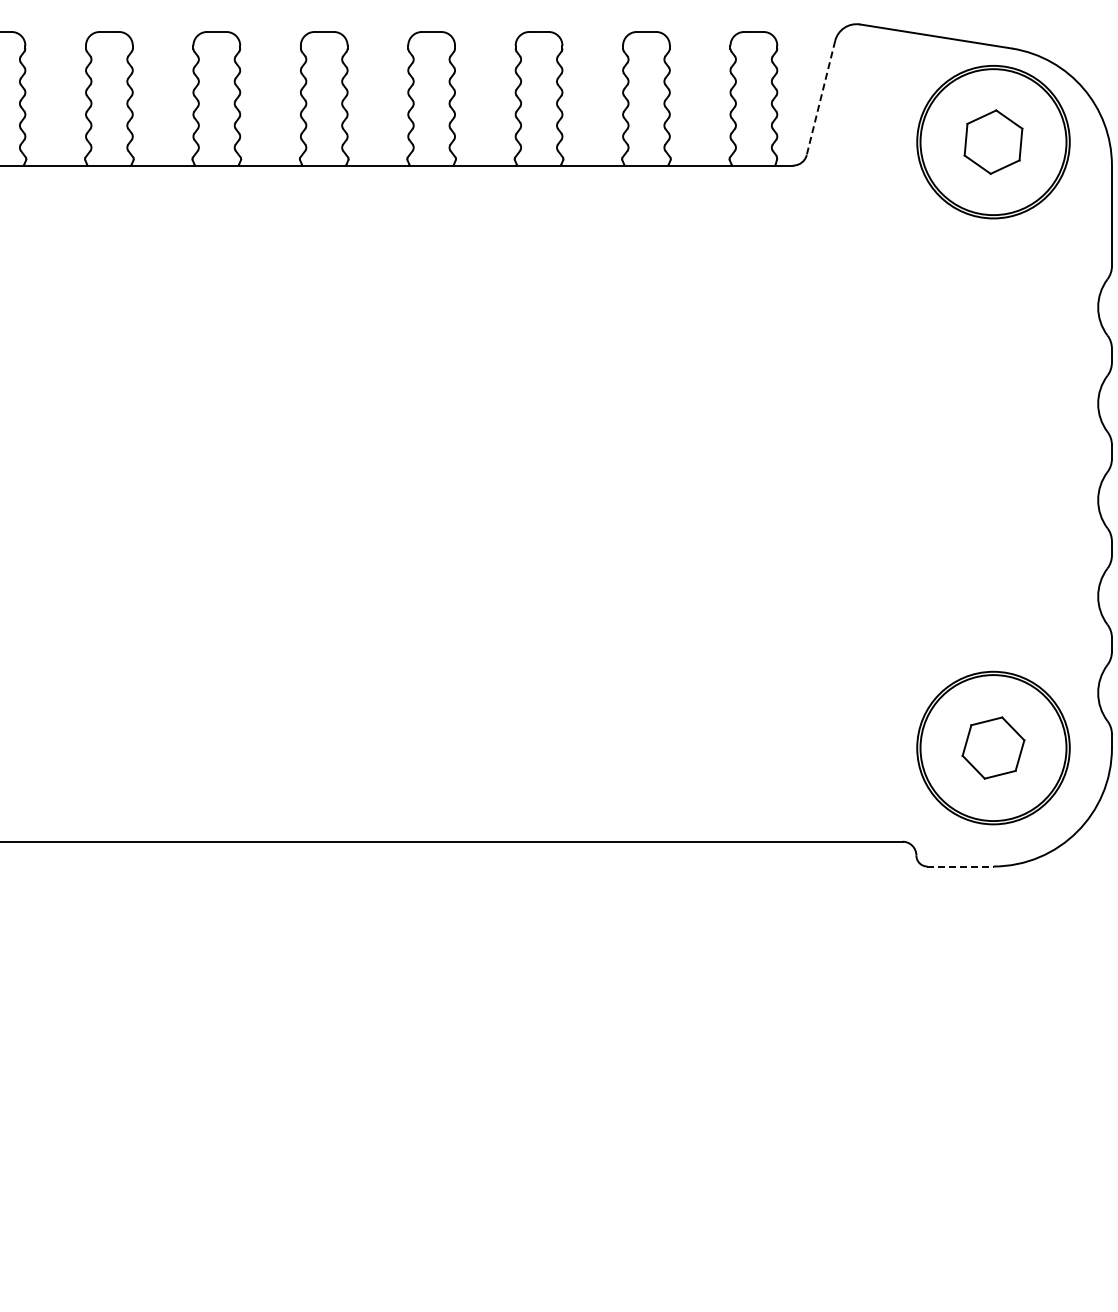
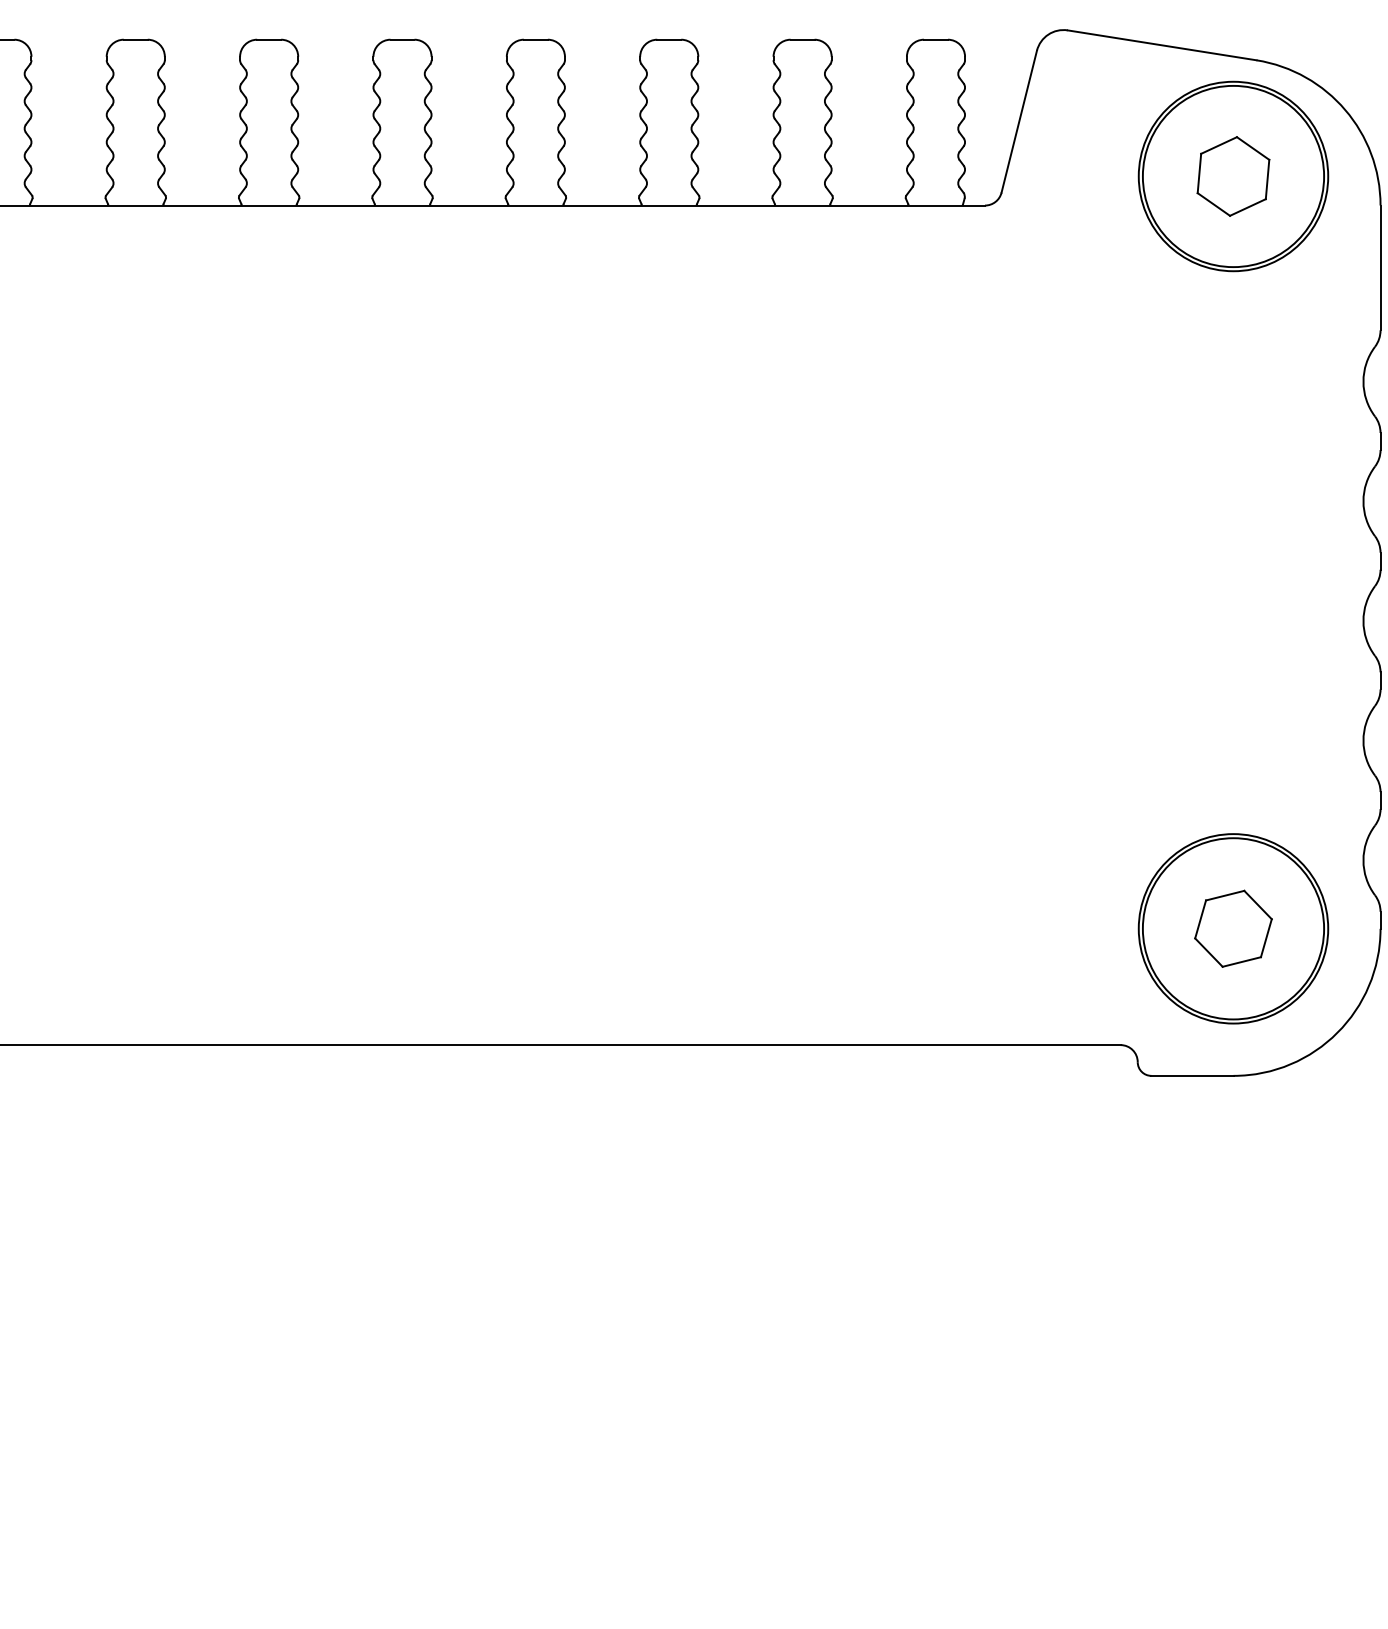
line: (820, 98) -> (1018, 122), dashed -> solid
line: (960, 866) -> (1192, 1075), dashed -> solid

